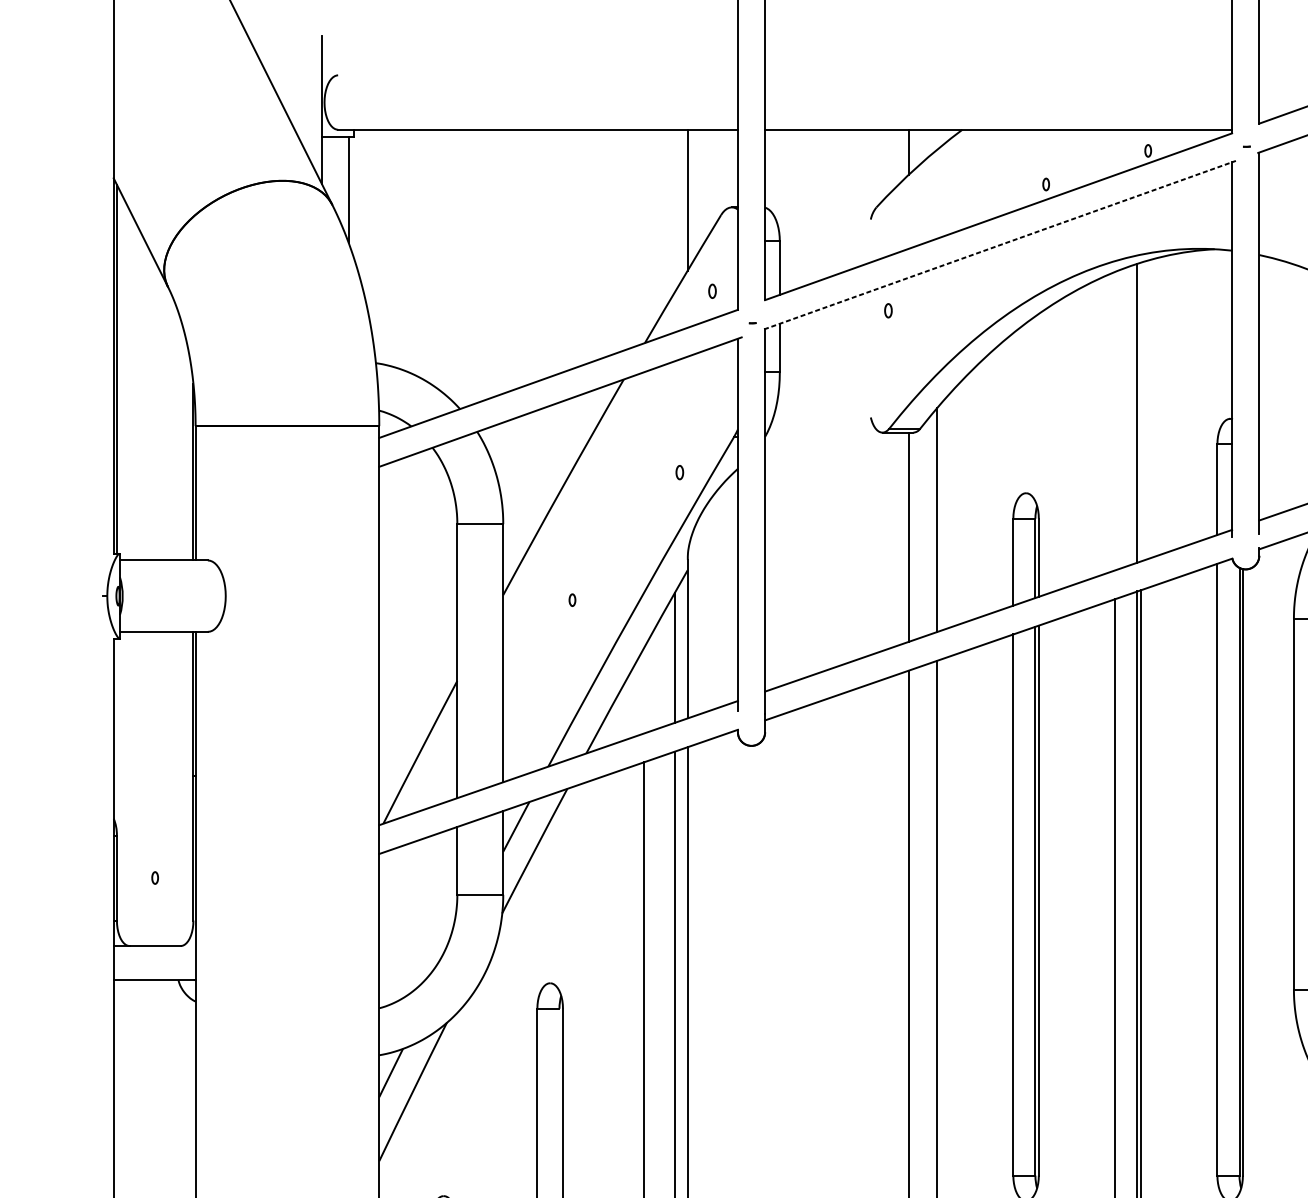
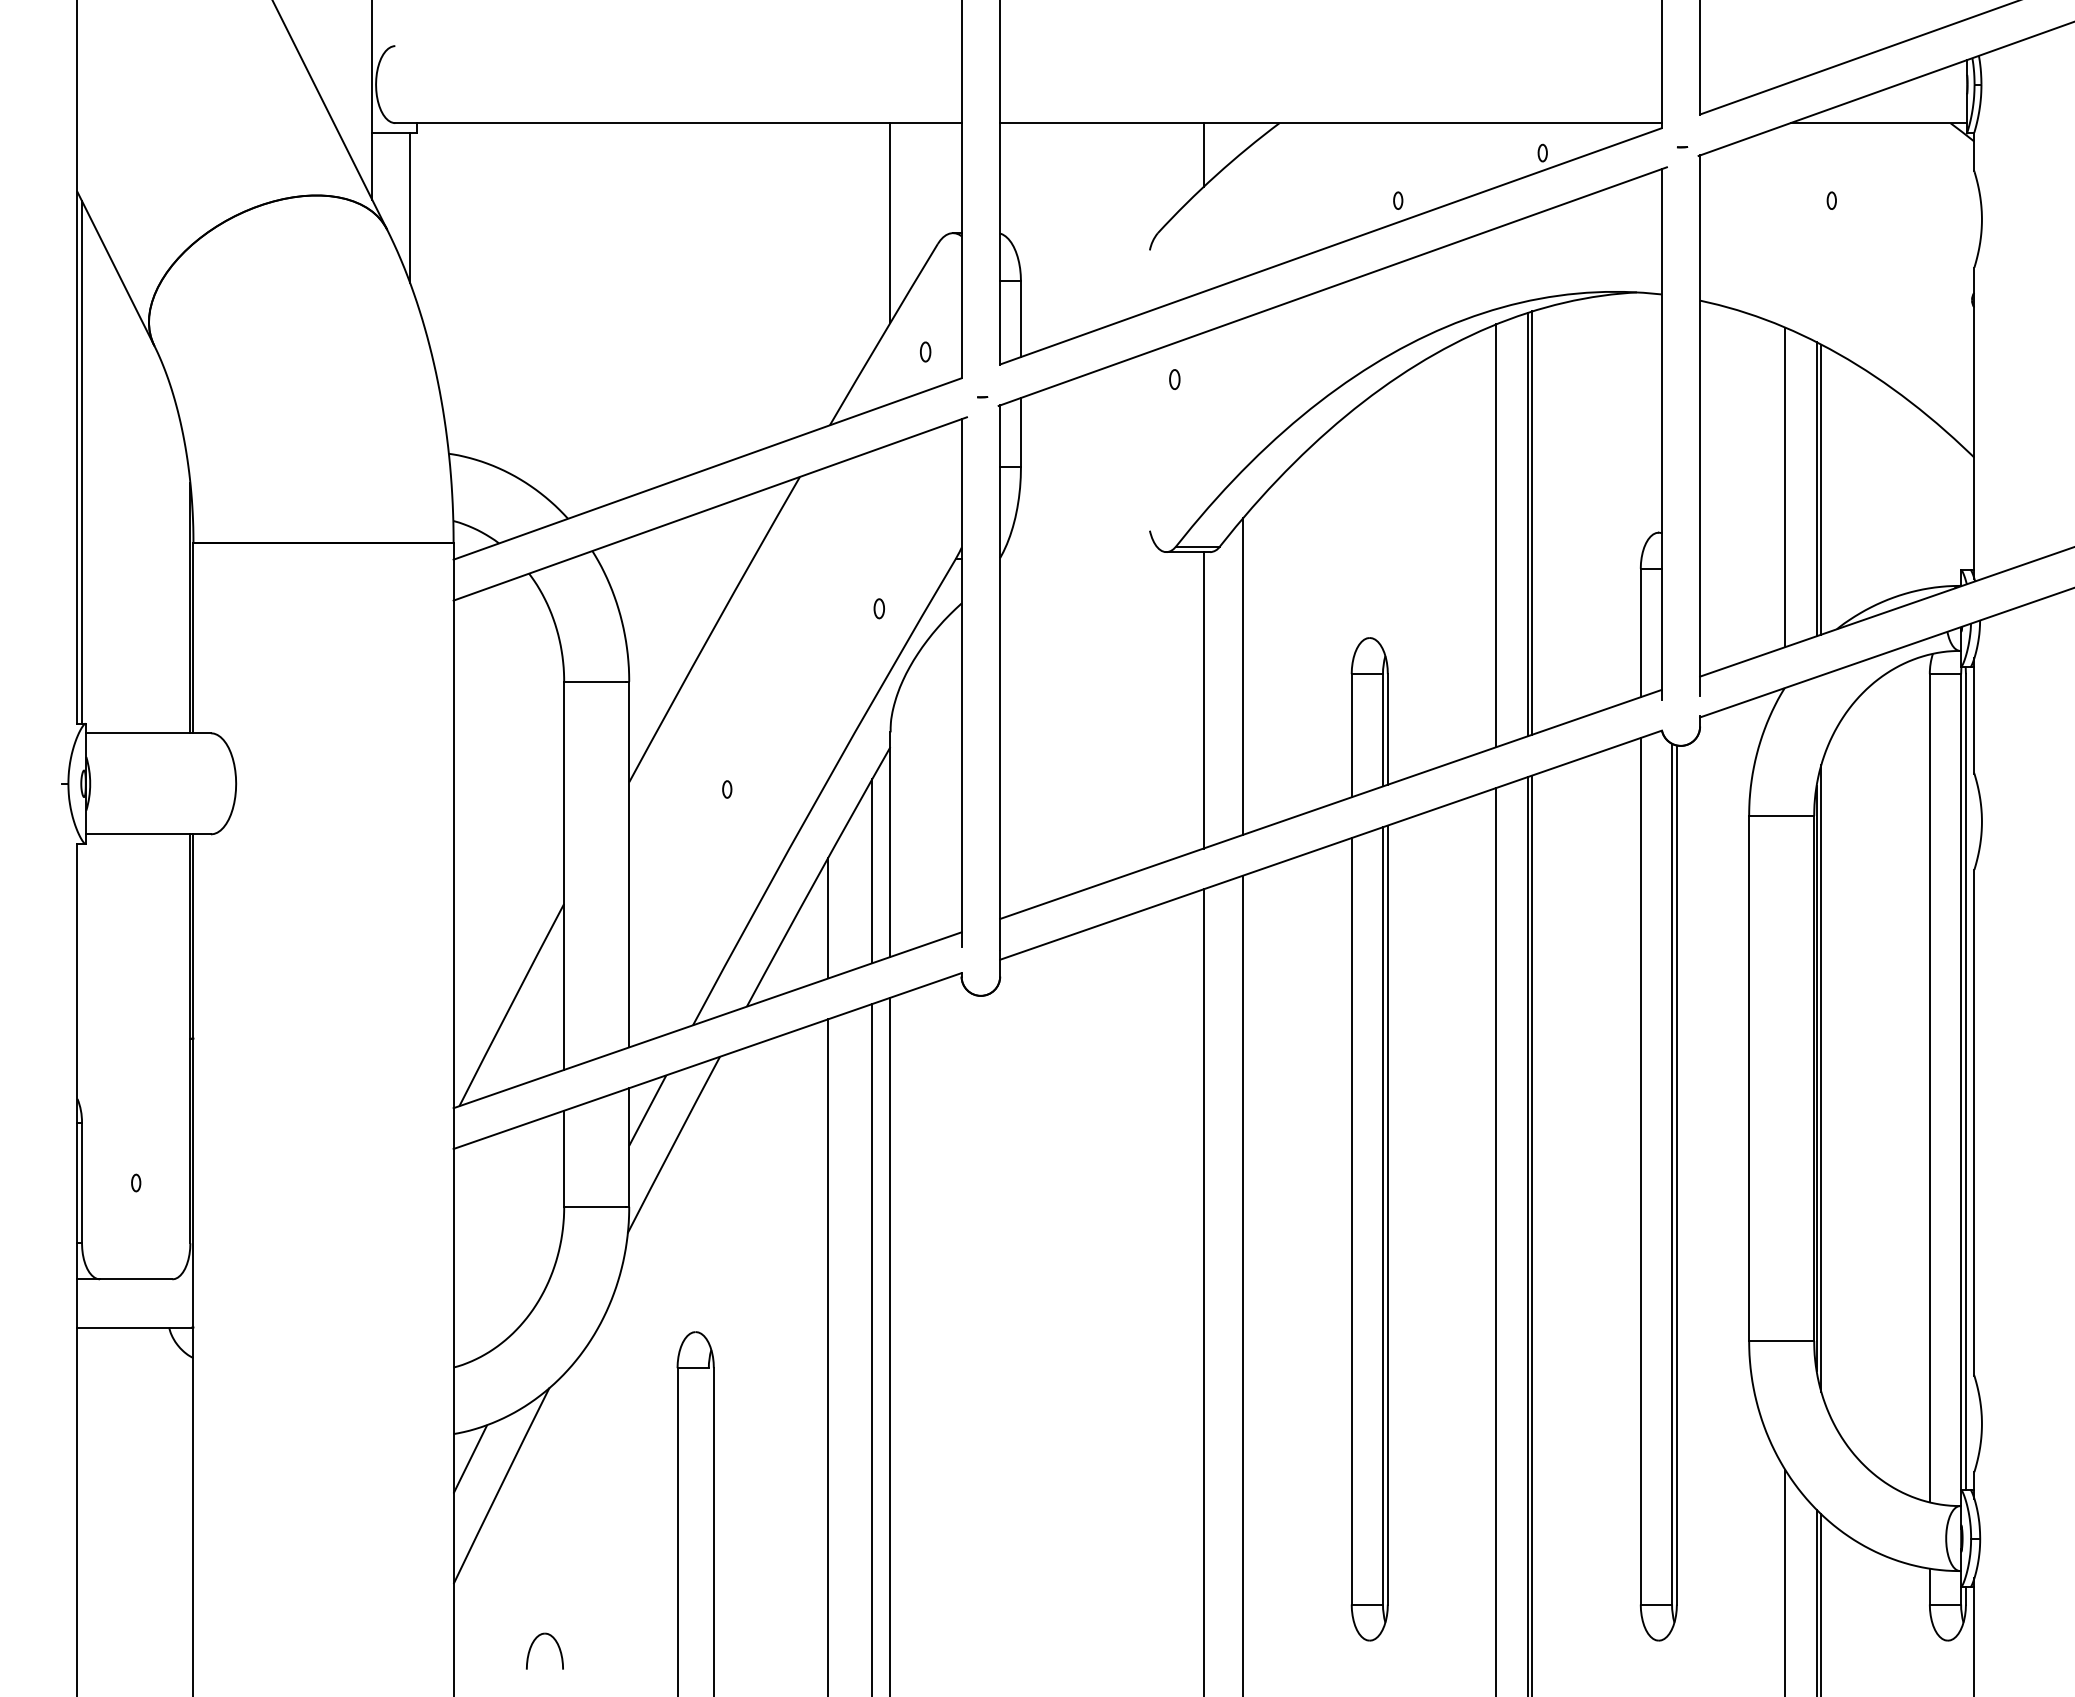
line: (999, 245) -> (1332, 286), dashed -> solid
line: (1140, 411) -> (1532, 522), added
line: (1115, 420) -> (1496, 535), added
line: (643, 690) -> (828, 917), added

